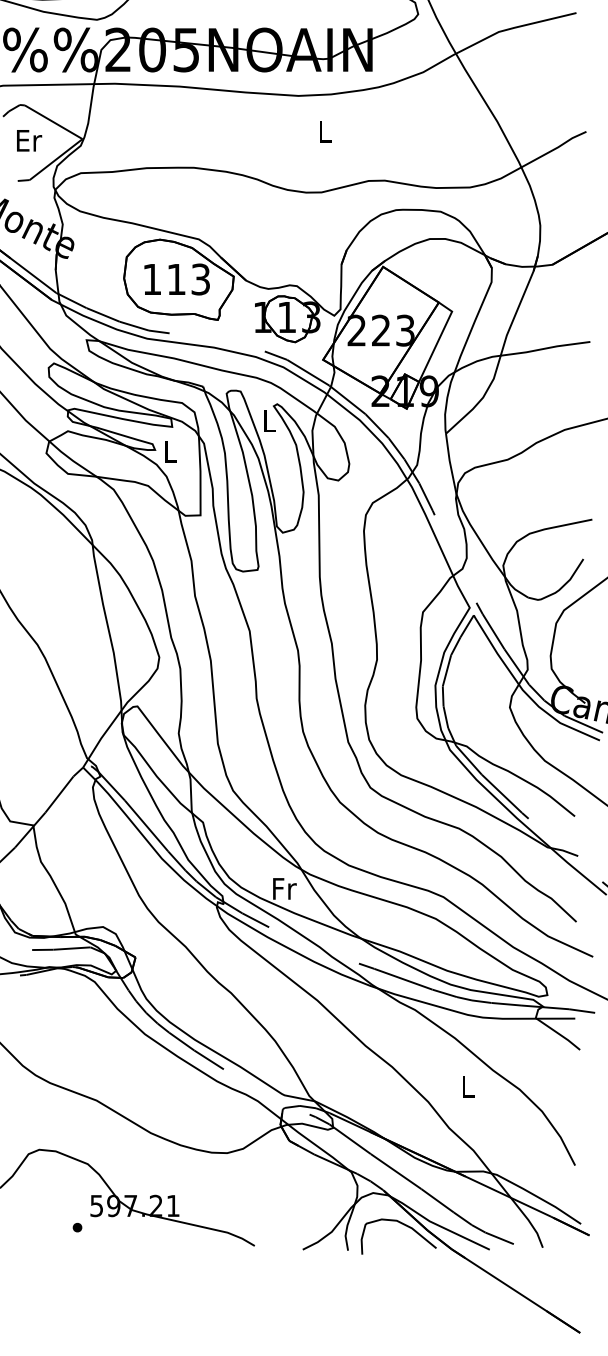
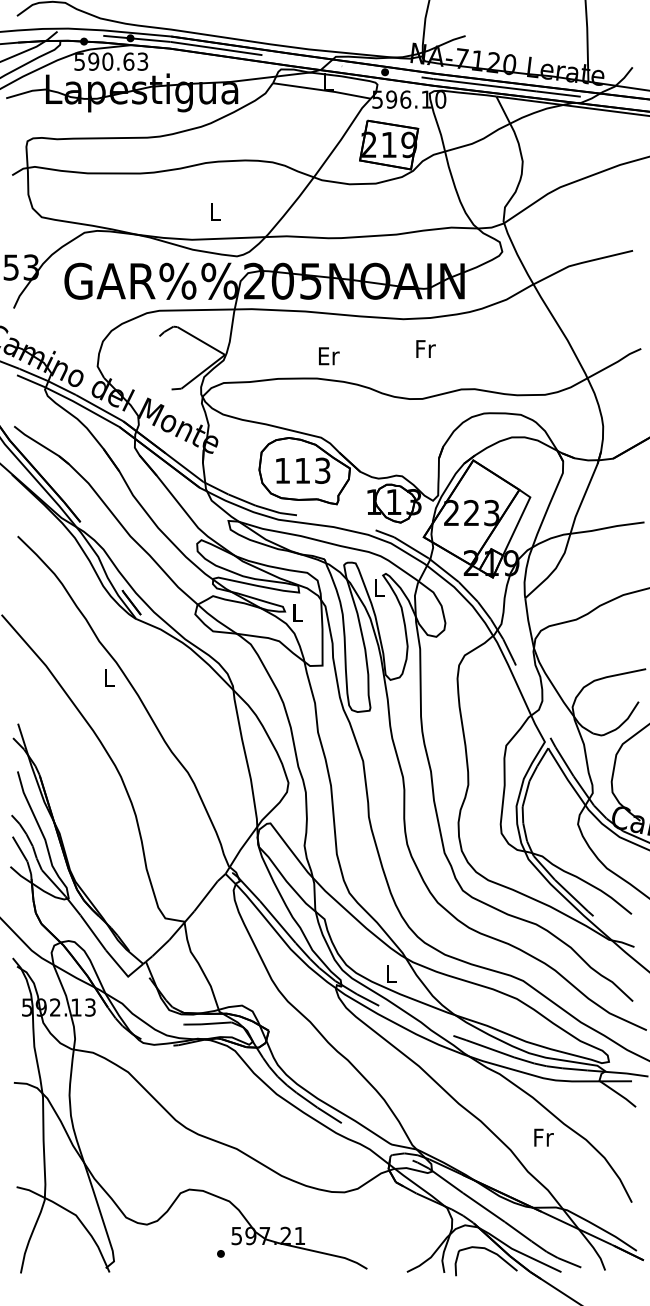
text: (325, 131) -> (425, 348), L -> Fr
text: (29, 141) -> (329, 356), moved
text: (284, 889) -> (391, 974), Fr -> L
text: (468, 1086) -> (543, 1137), L -> Fr

